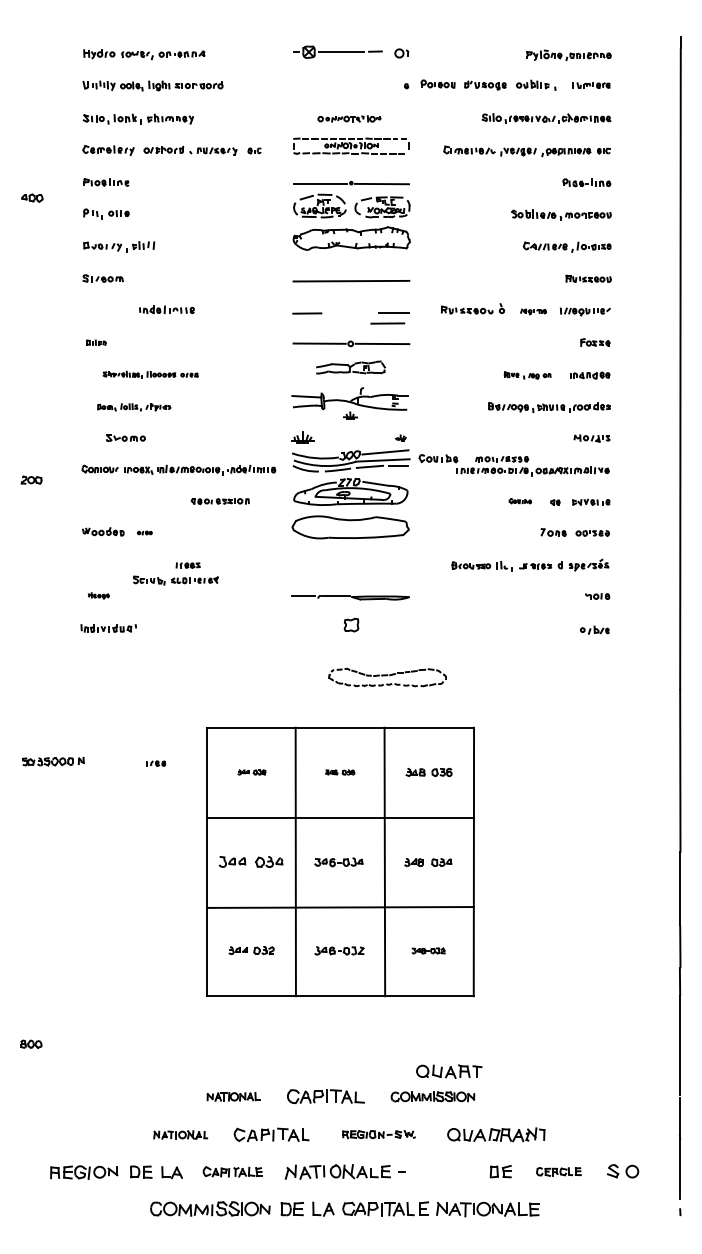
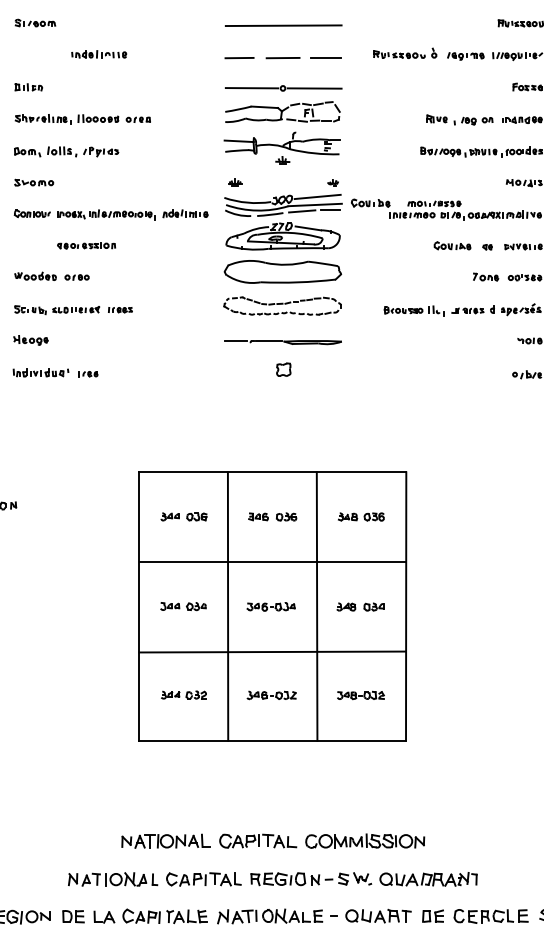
part: (533, 311) -> (465, 56), size x1.43
line: (387, 323) -> (282, 58), moved
part: (96, 342) -> (28, 87), size x1.43
part: (350, 367) -> (282, 112), size x1.67
part: (150, 374) -> (82, 119), size x1.43
part: (527, 375) -> (459, 120), size x1.43
part: (133, 407) -> (65, 152), size x1.43
part: (125, 437) -> (33, 182), moved
part: (302, 437) -> (234, 182), size x0.62
part: (520, 500) -> (452, 245), size x1.67
part: (219, 501) -> (85, 246), moved
part: (144, 532) -> (76, 277), size x1.67
part: (175, 580) -> (56, 310), moved
part: (98, 595) -> (30, 340), size x1.67
part: (387, 677) -> (282, 306), moved
part: (156, 763) -> (88, 374), moved
part: (251, 772) -> (183, 517), size x1.67
part: (339, 772) -> (271, 517), size x1.67
part: (251, 861) -> (183, 606), size x0.71
part: (428, 950) -> (360, 695), size x1.43
part: (449, 1071) -> (378, 916), moved
part: (233, 1096) -> (165, 841), size x1.67
part: (432, 1096) -> (364, 841), size x1.43
part: (180, 1134) -> (112, 879), size x1.67
part: (378, 1134) -> (310, 879), size x1.67
part: (232, 1171) -> (164, 916), size x1.43
part: (558, 1171) -> (490, 916), size x1.67

